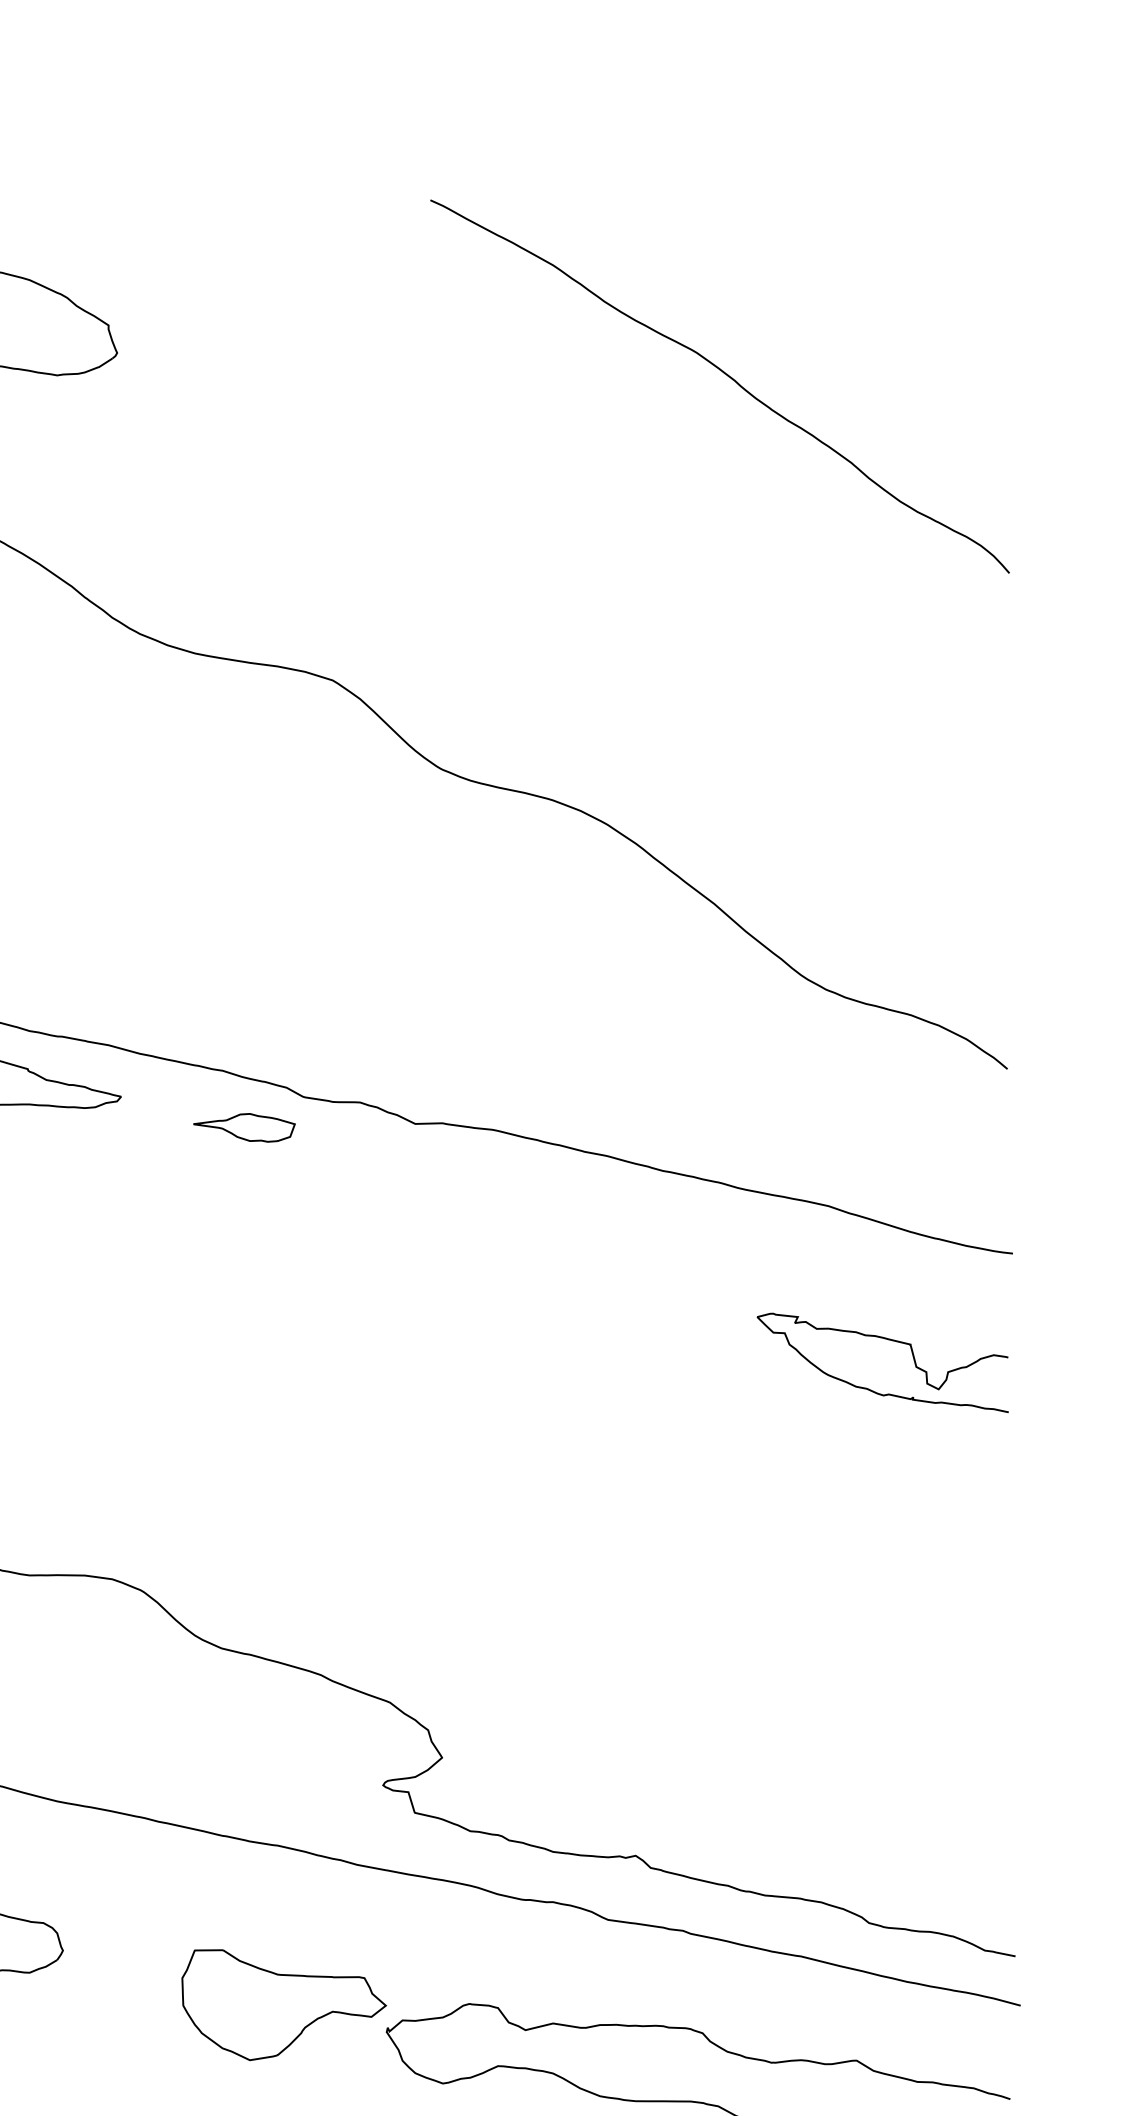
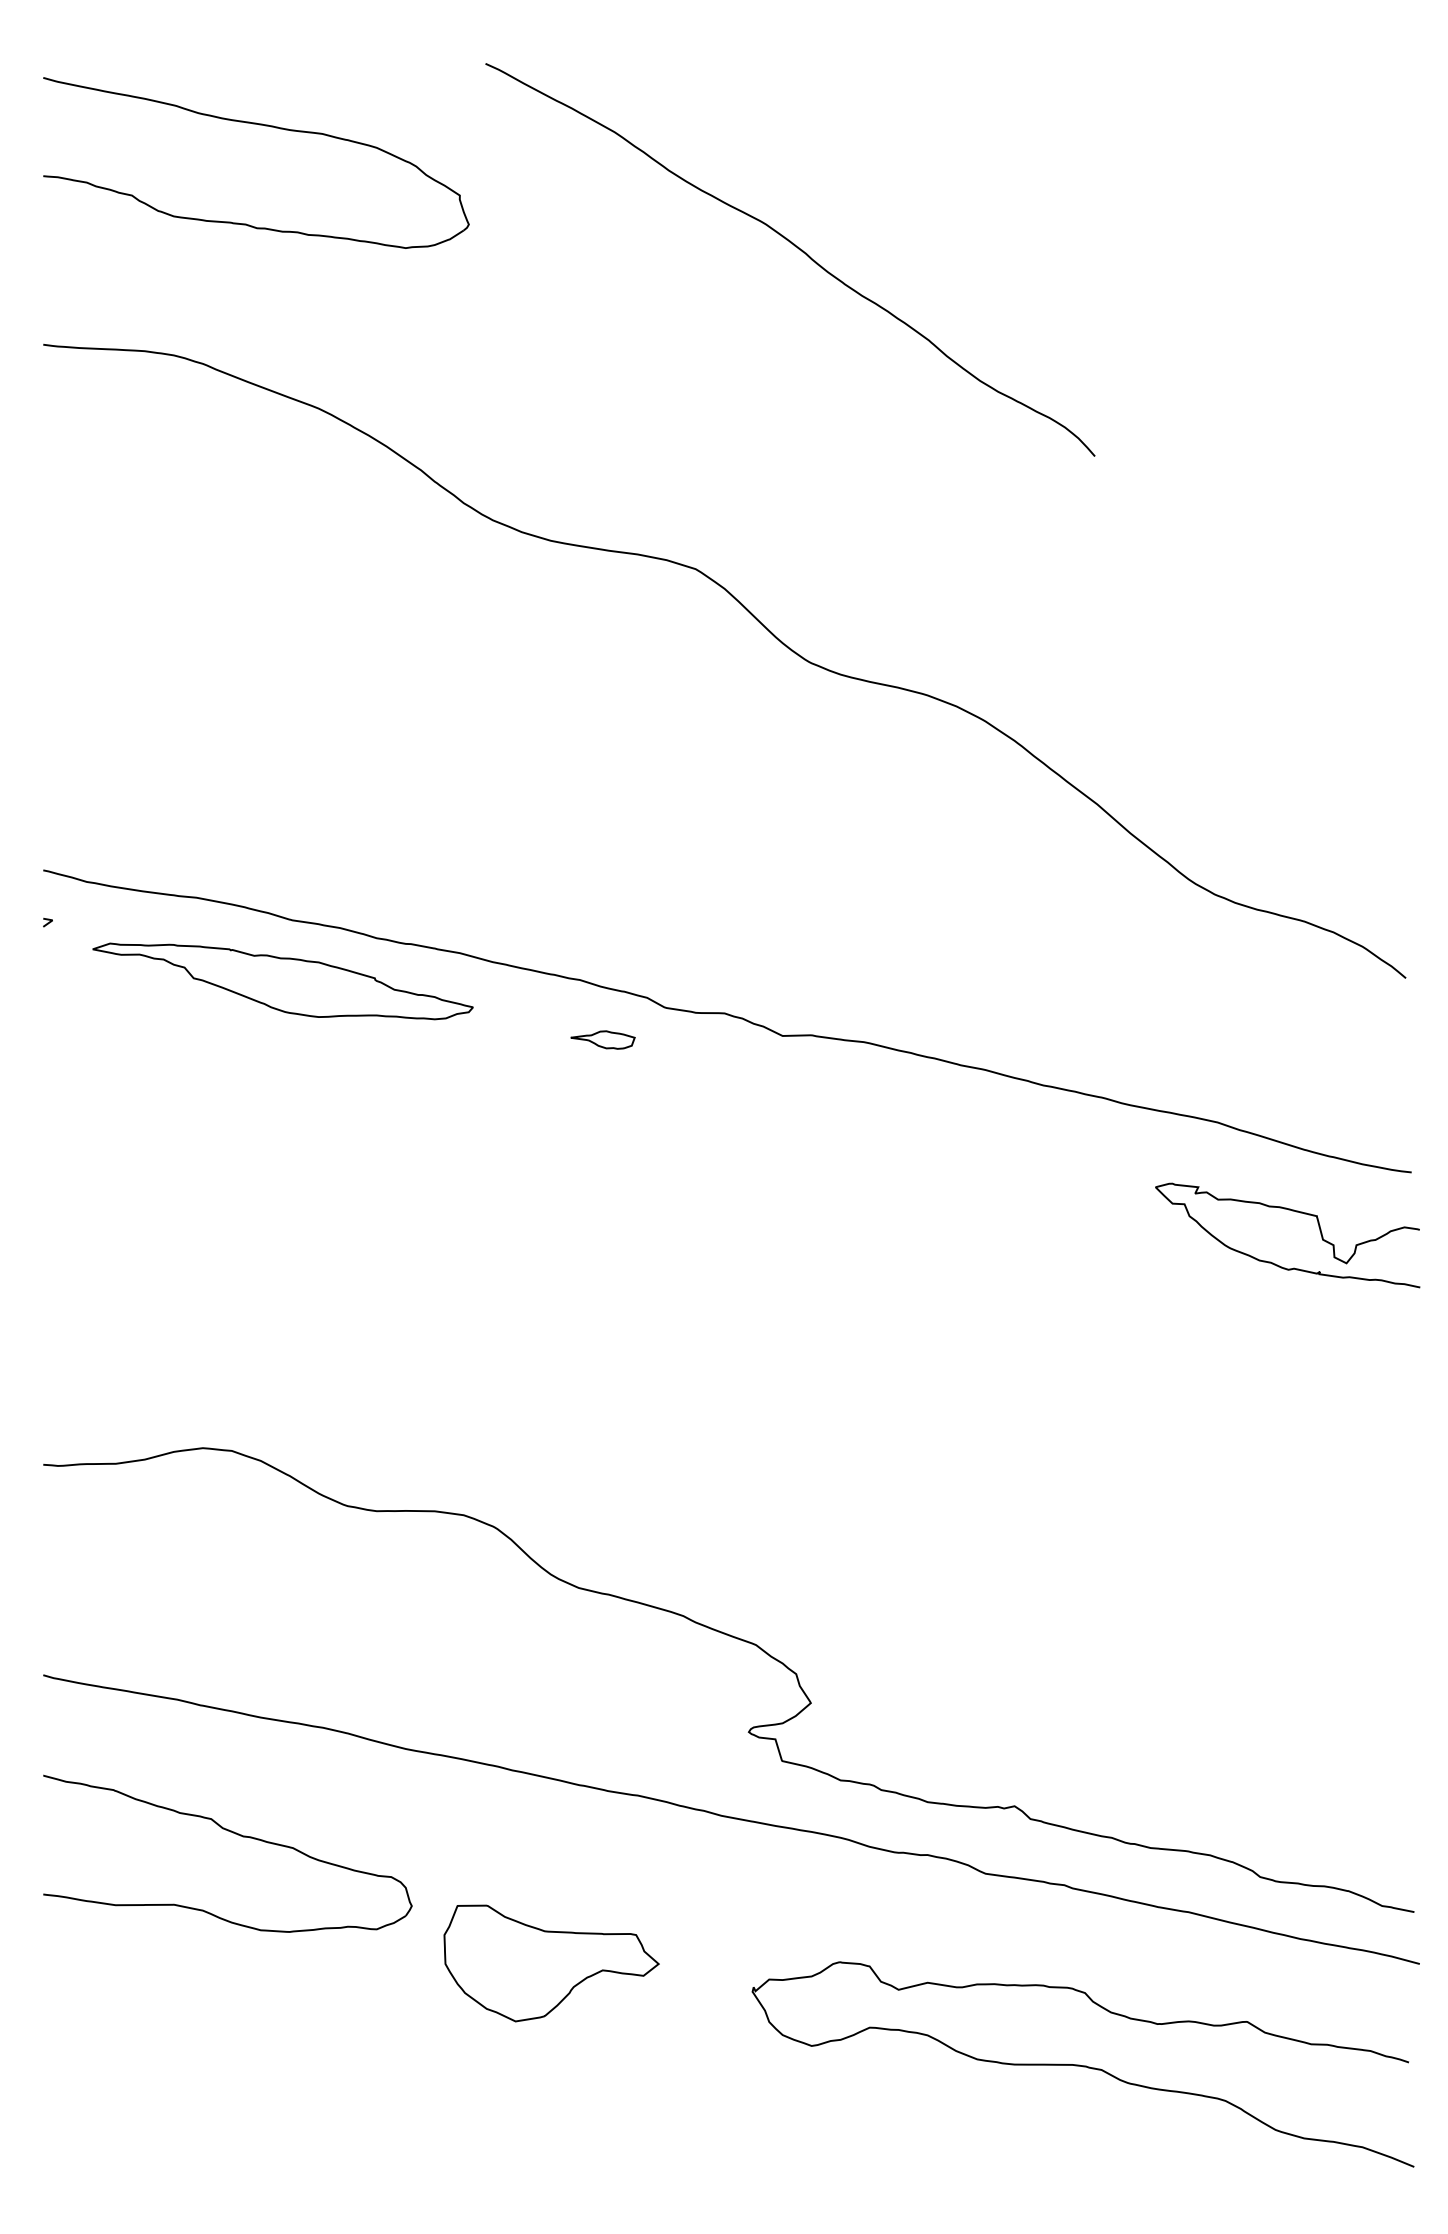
curve: (727, 376) -> (798, 249), moved
part: (244, 1127) -> (602, 1039), size x0.6
curve: (887, 1340) -> (1292, 1211), moved
part: (284, 2005) -> (551, 1963), moved

